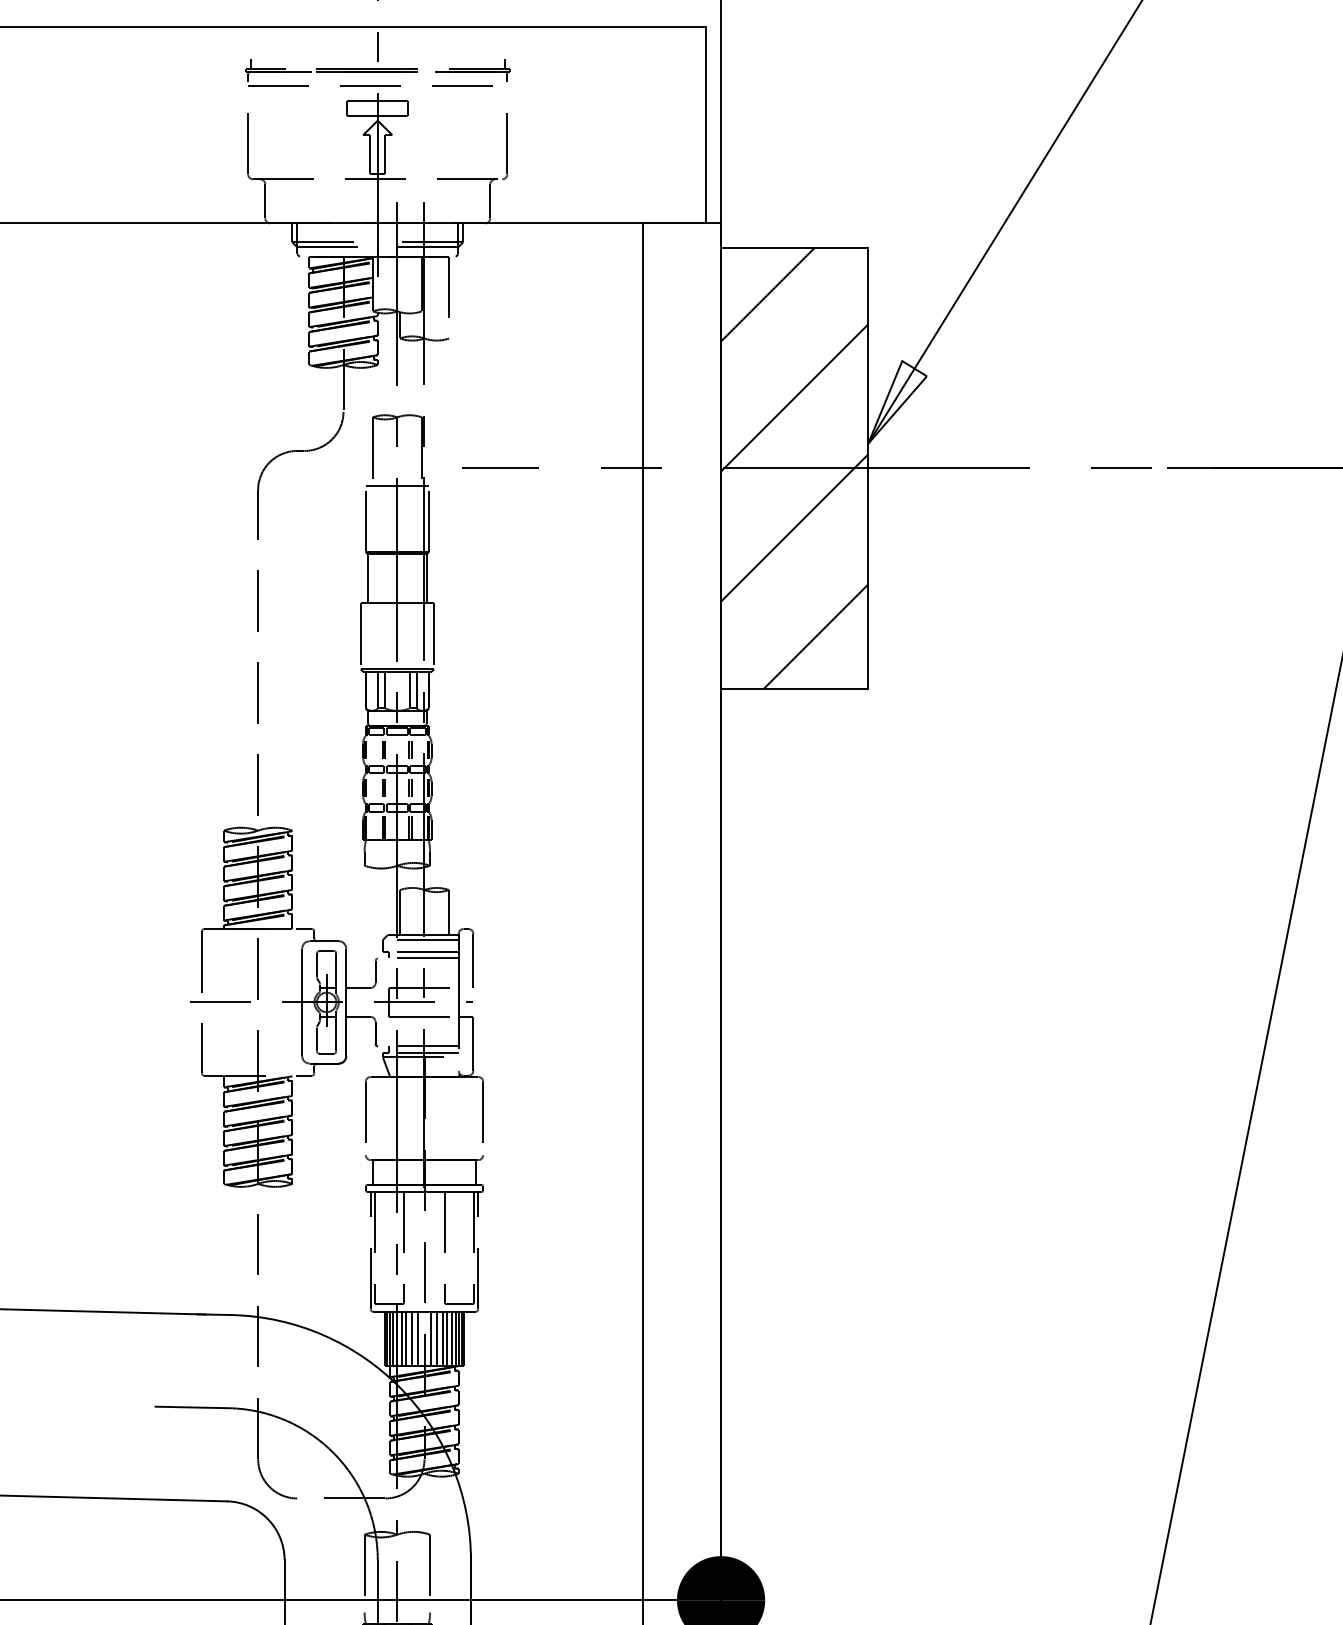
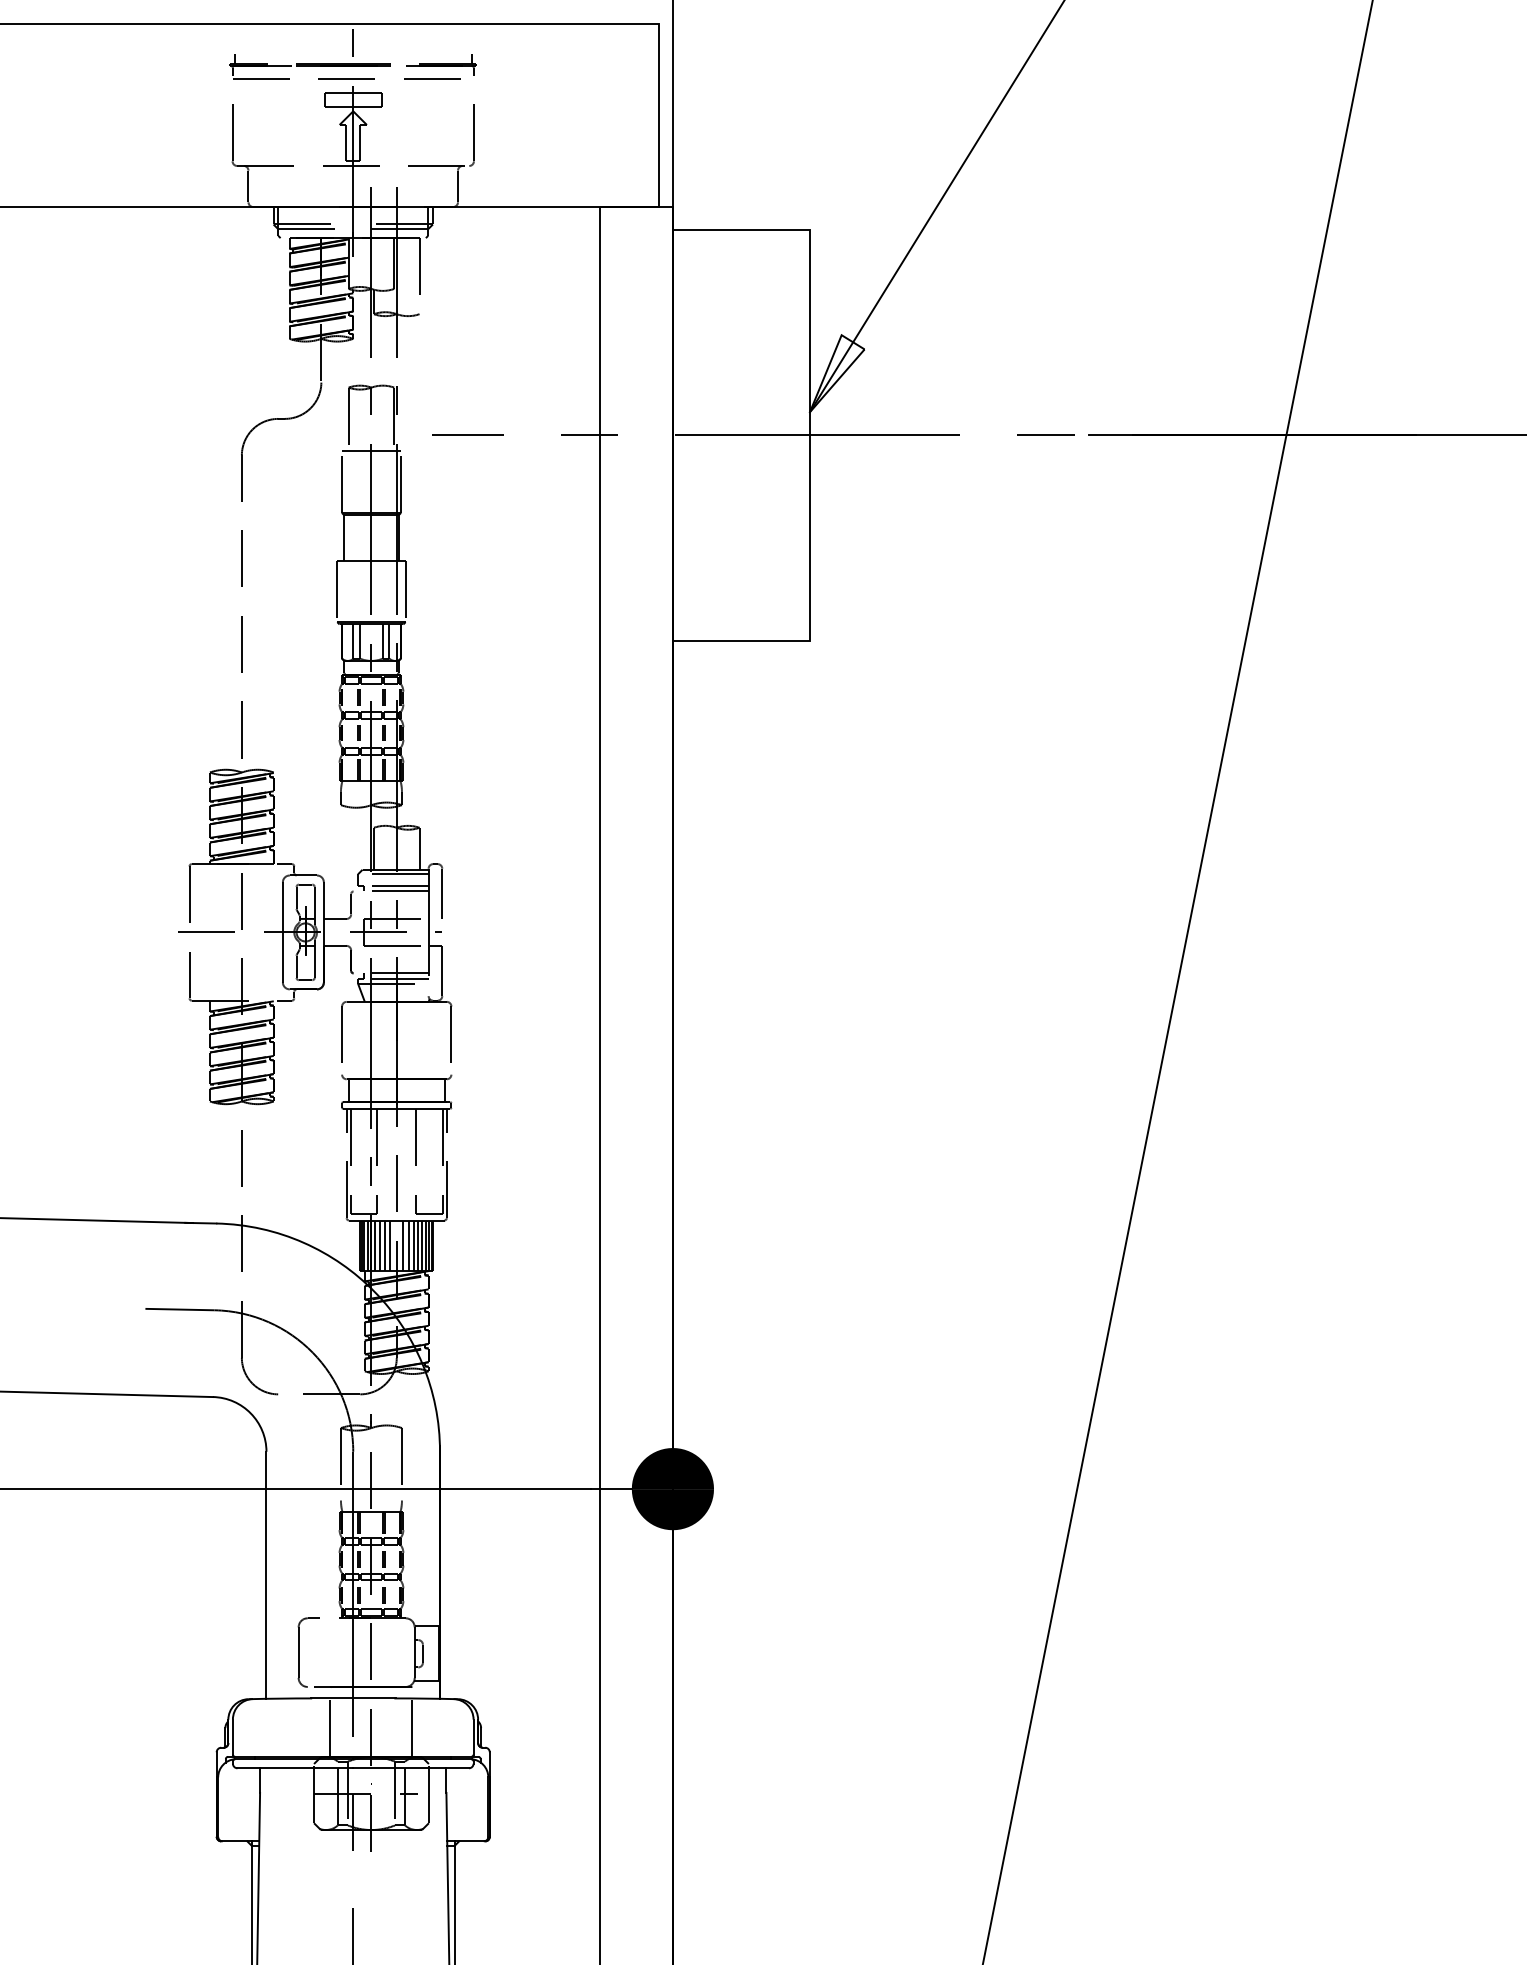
hatch: (793, 467) -> (740, 434), removed

